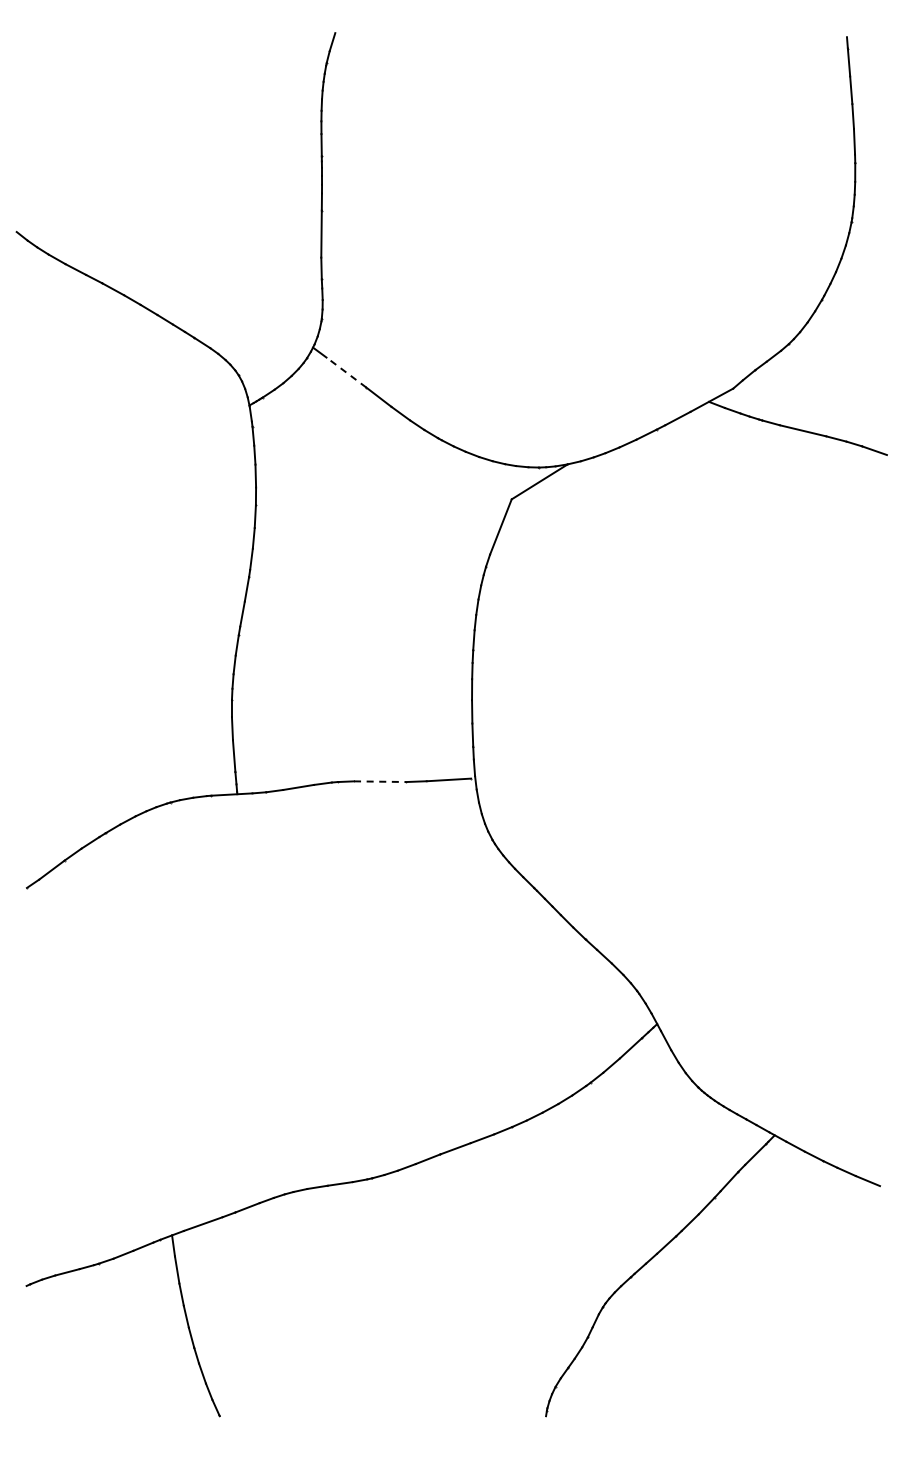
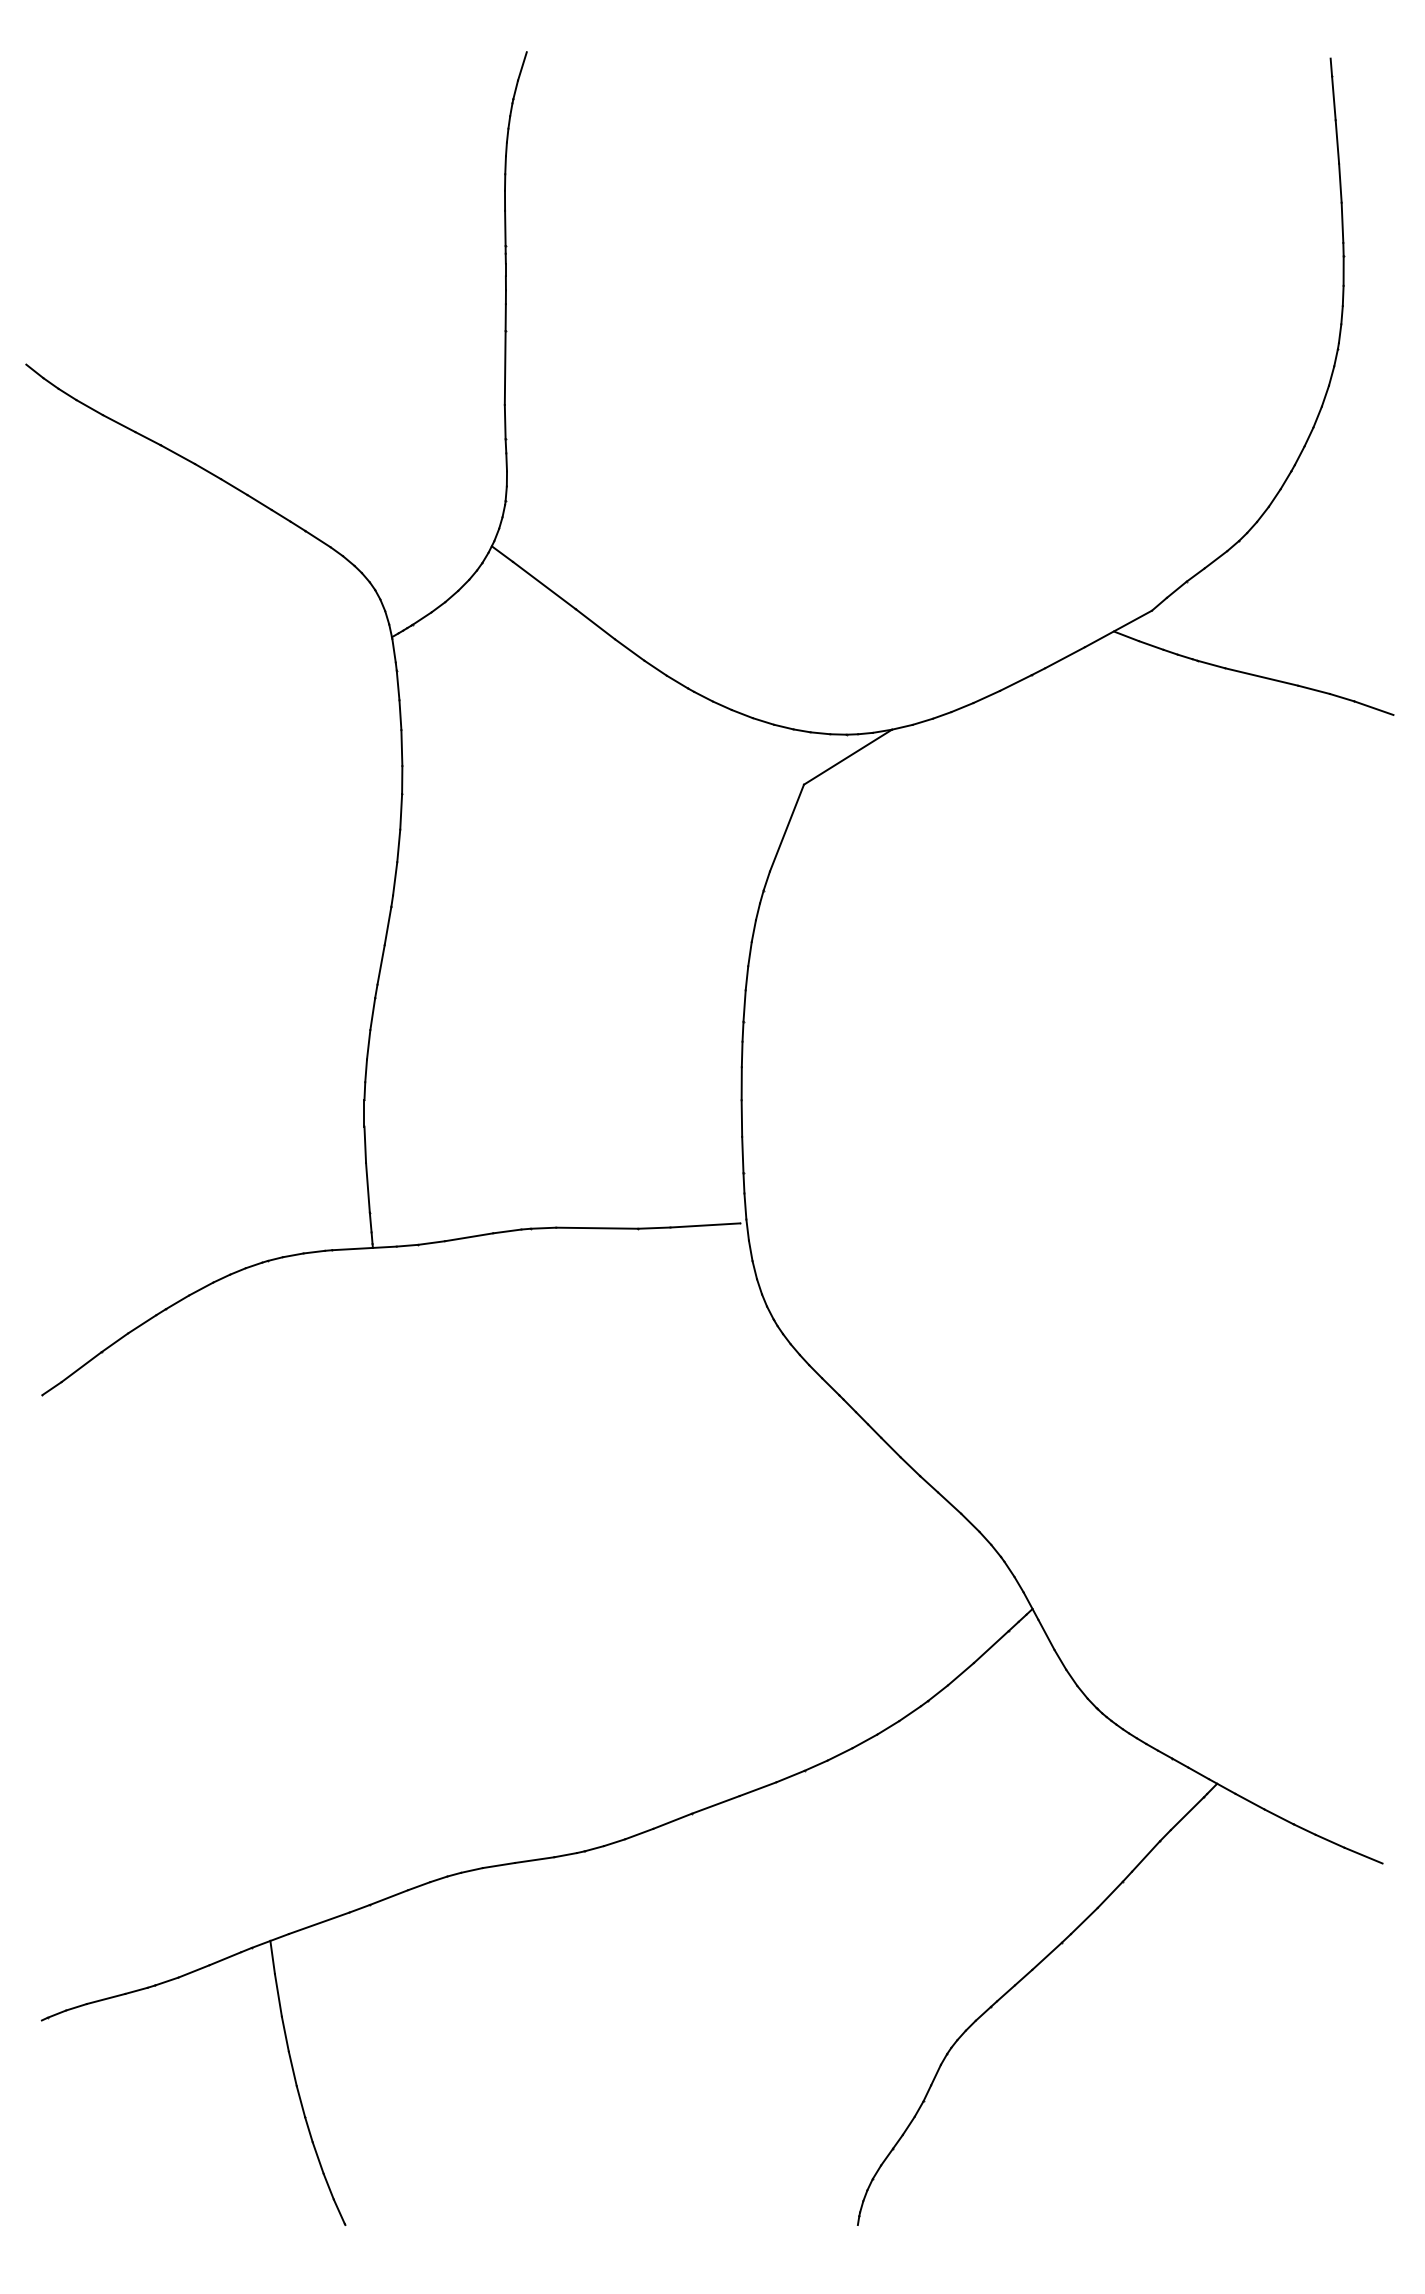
line: (346, 372) -> (544, 585), dashed -> solid
line: (380, 781) -> (597, 1227), dashed -> solid

